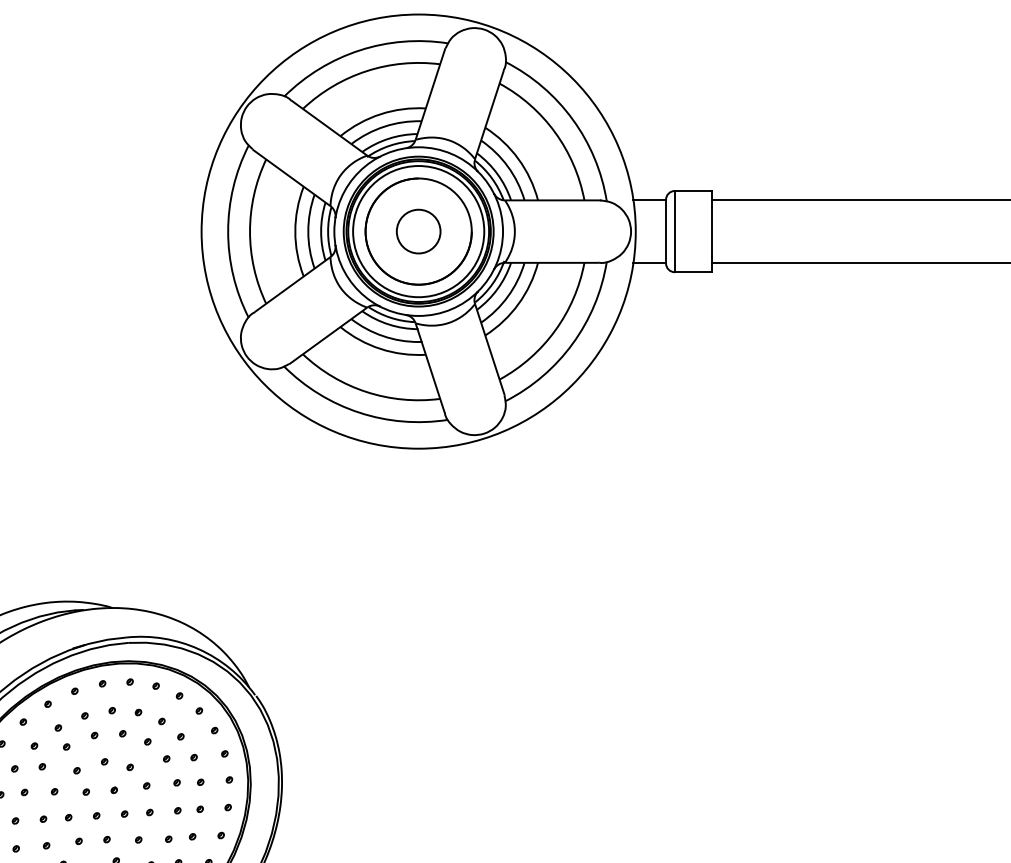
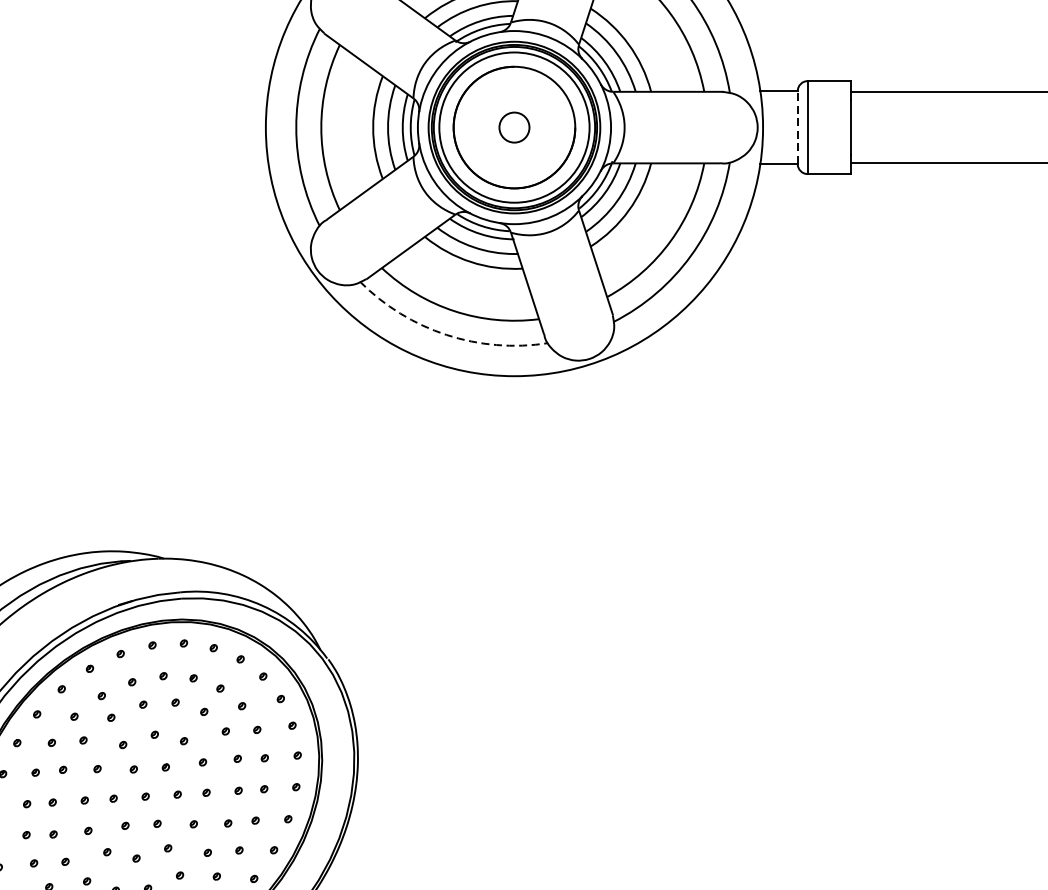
circle: (418, 231) -> (514, 127), size x0.6
line: (666, 231) -> (798, 127), solid -> dashed
arc: (359, 412) -> (446, 334), solid -> dashed

